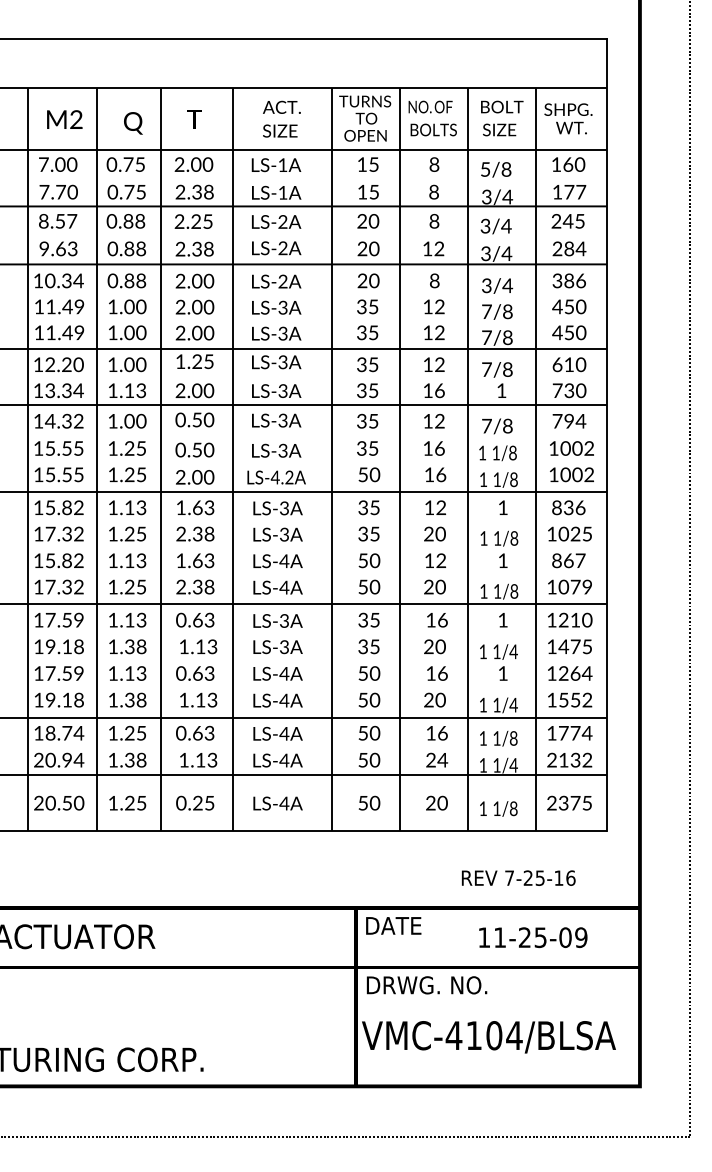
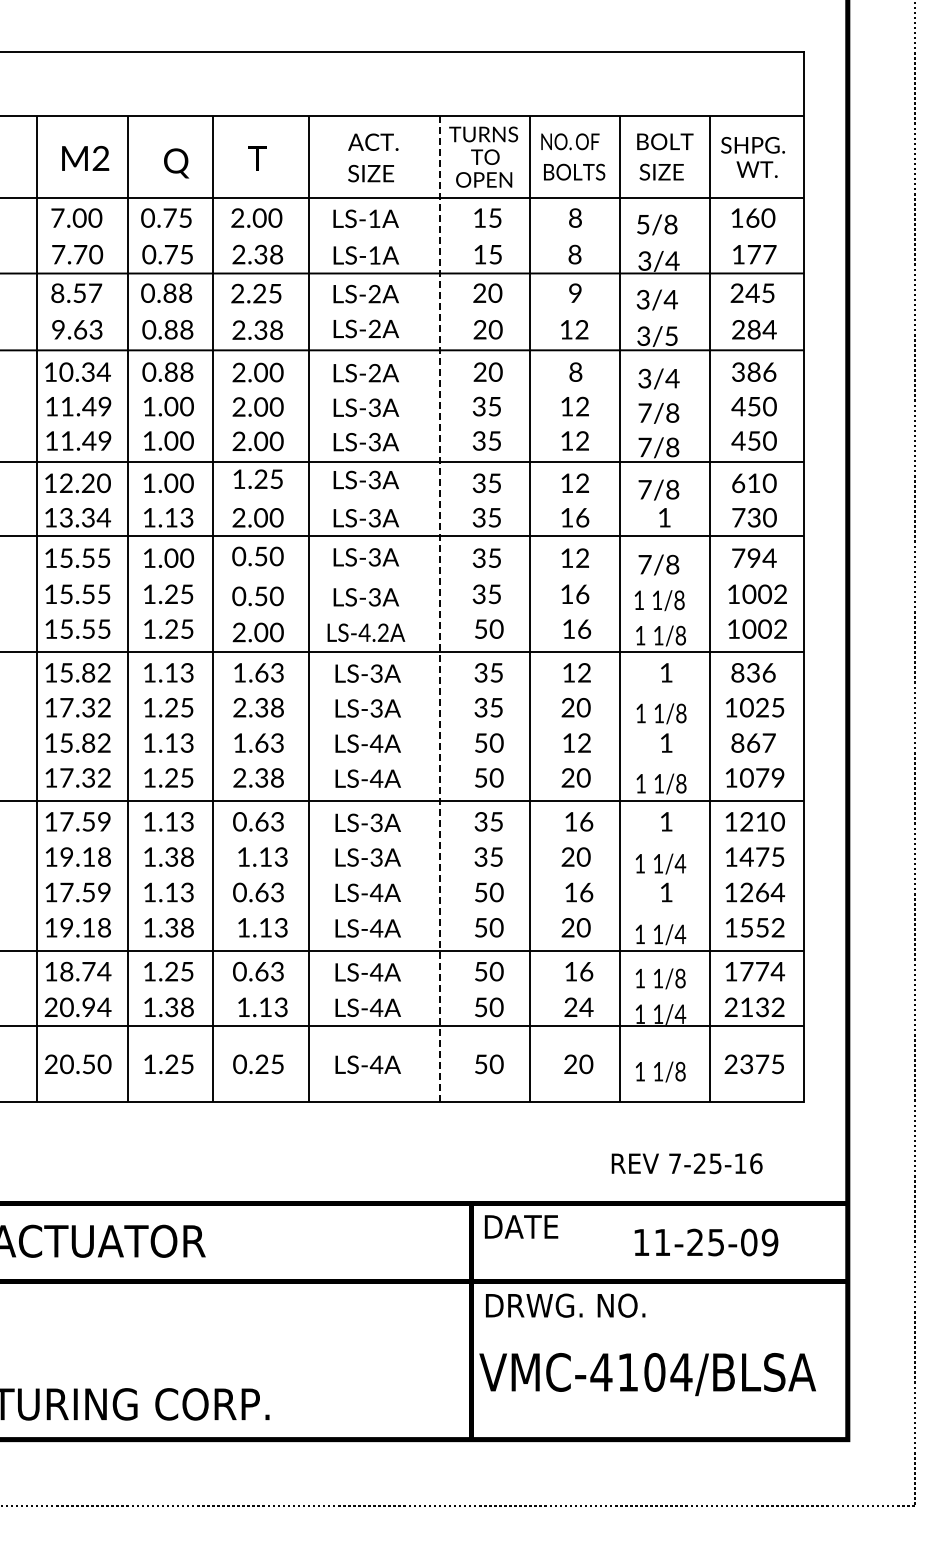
text: (434, 222) -> (575, 294), 8 -> 9
text: (506, 253) -> (671, 335), 3/4 -> 3/5
text: (63, 420) -> (84, 557), 14.32 -> 15.55
line: (331, 459) -> (439, 608), solid -> dashed

